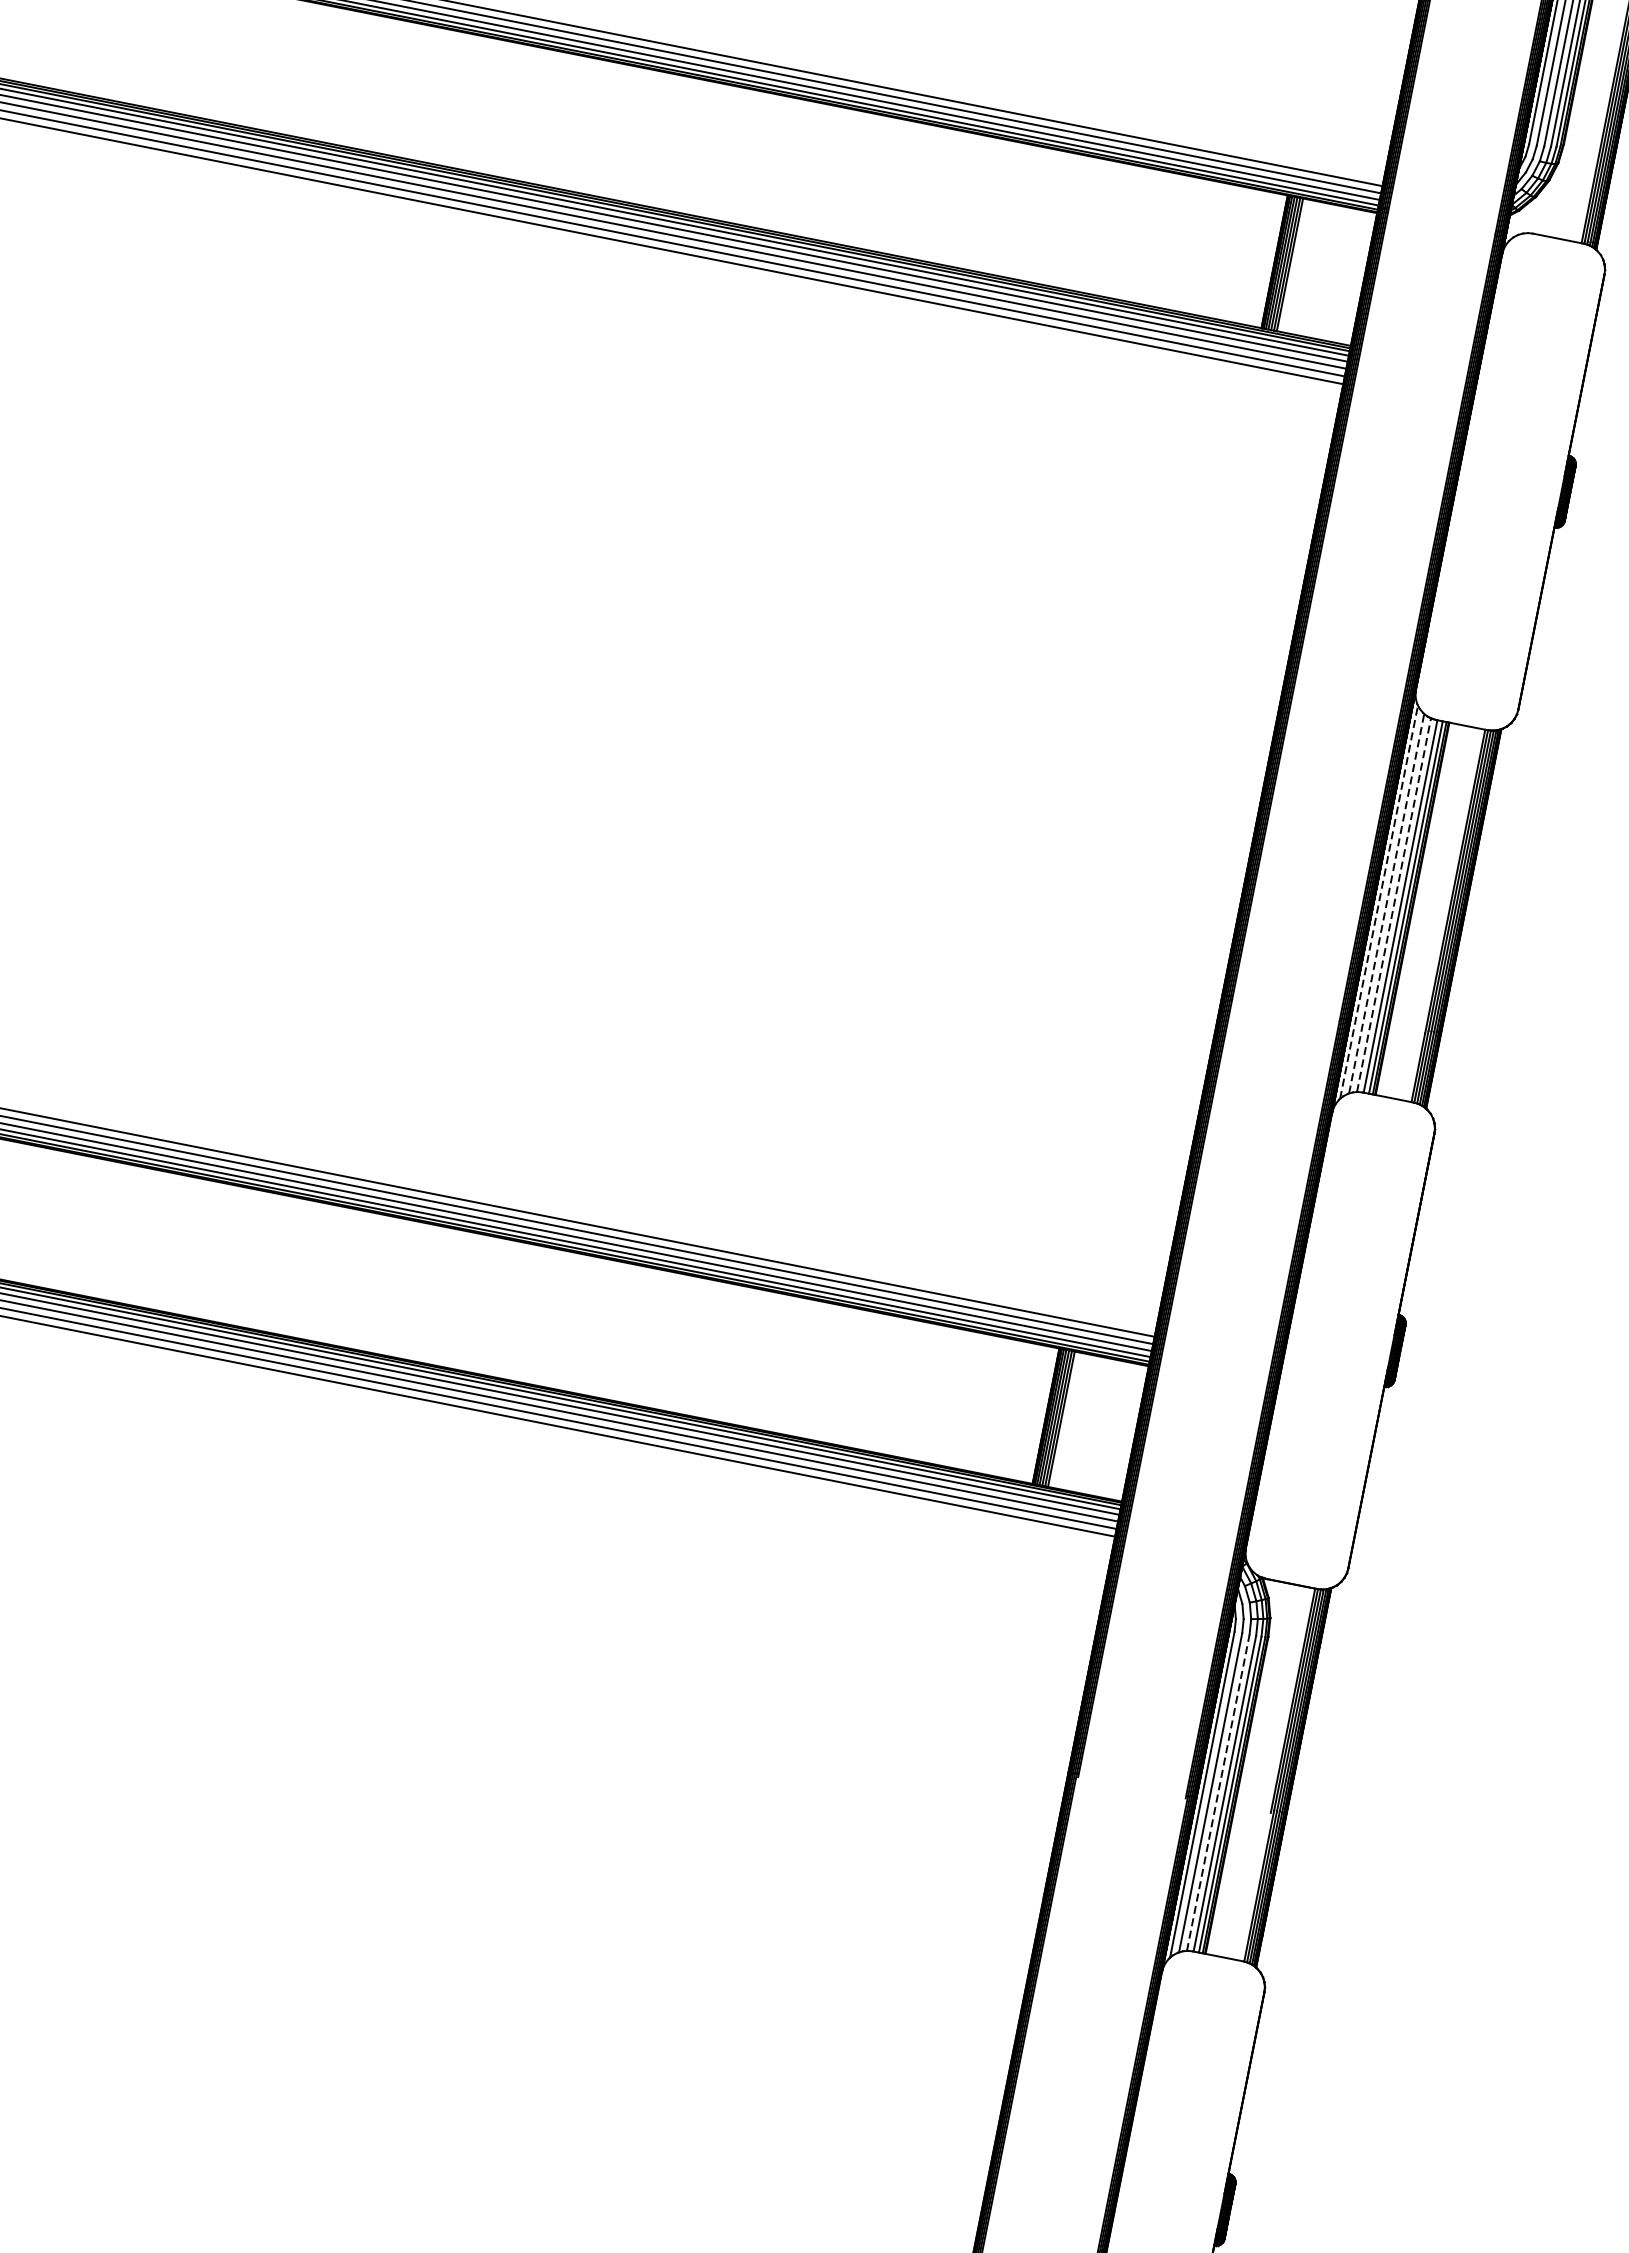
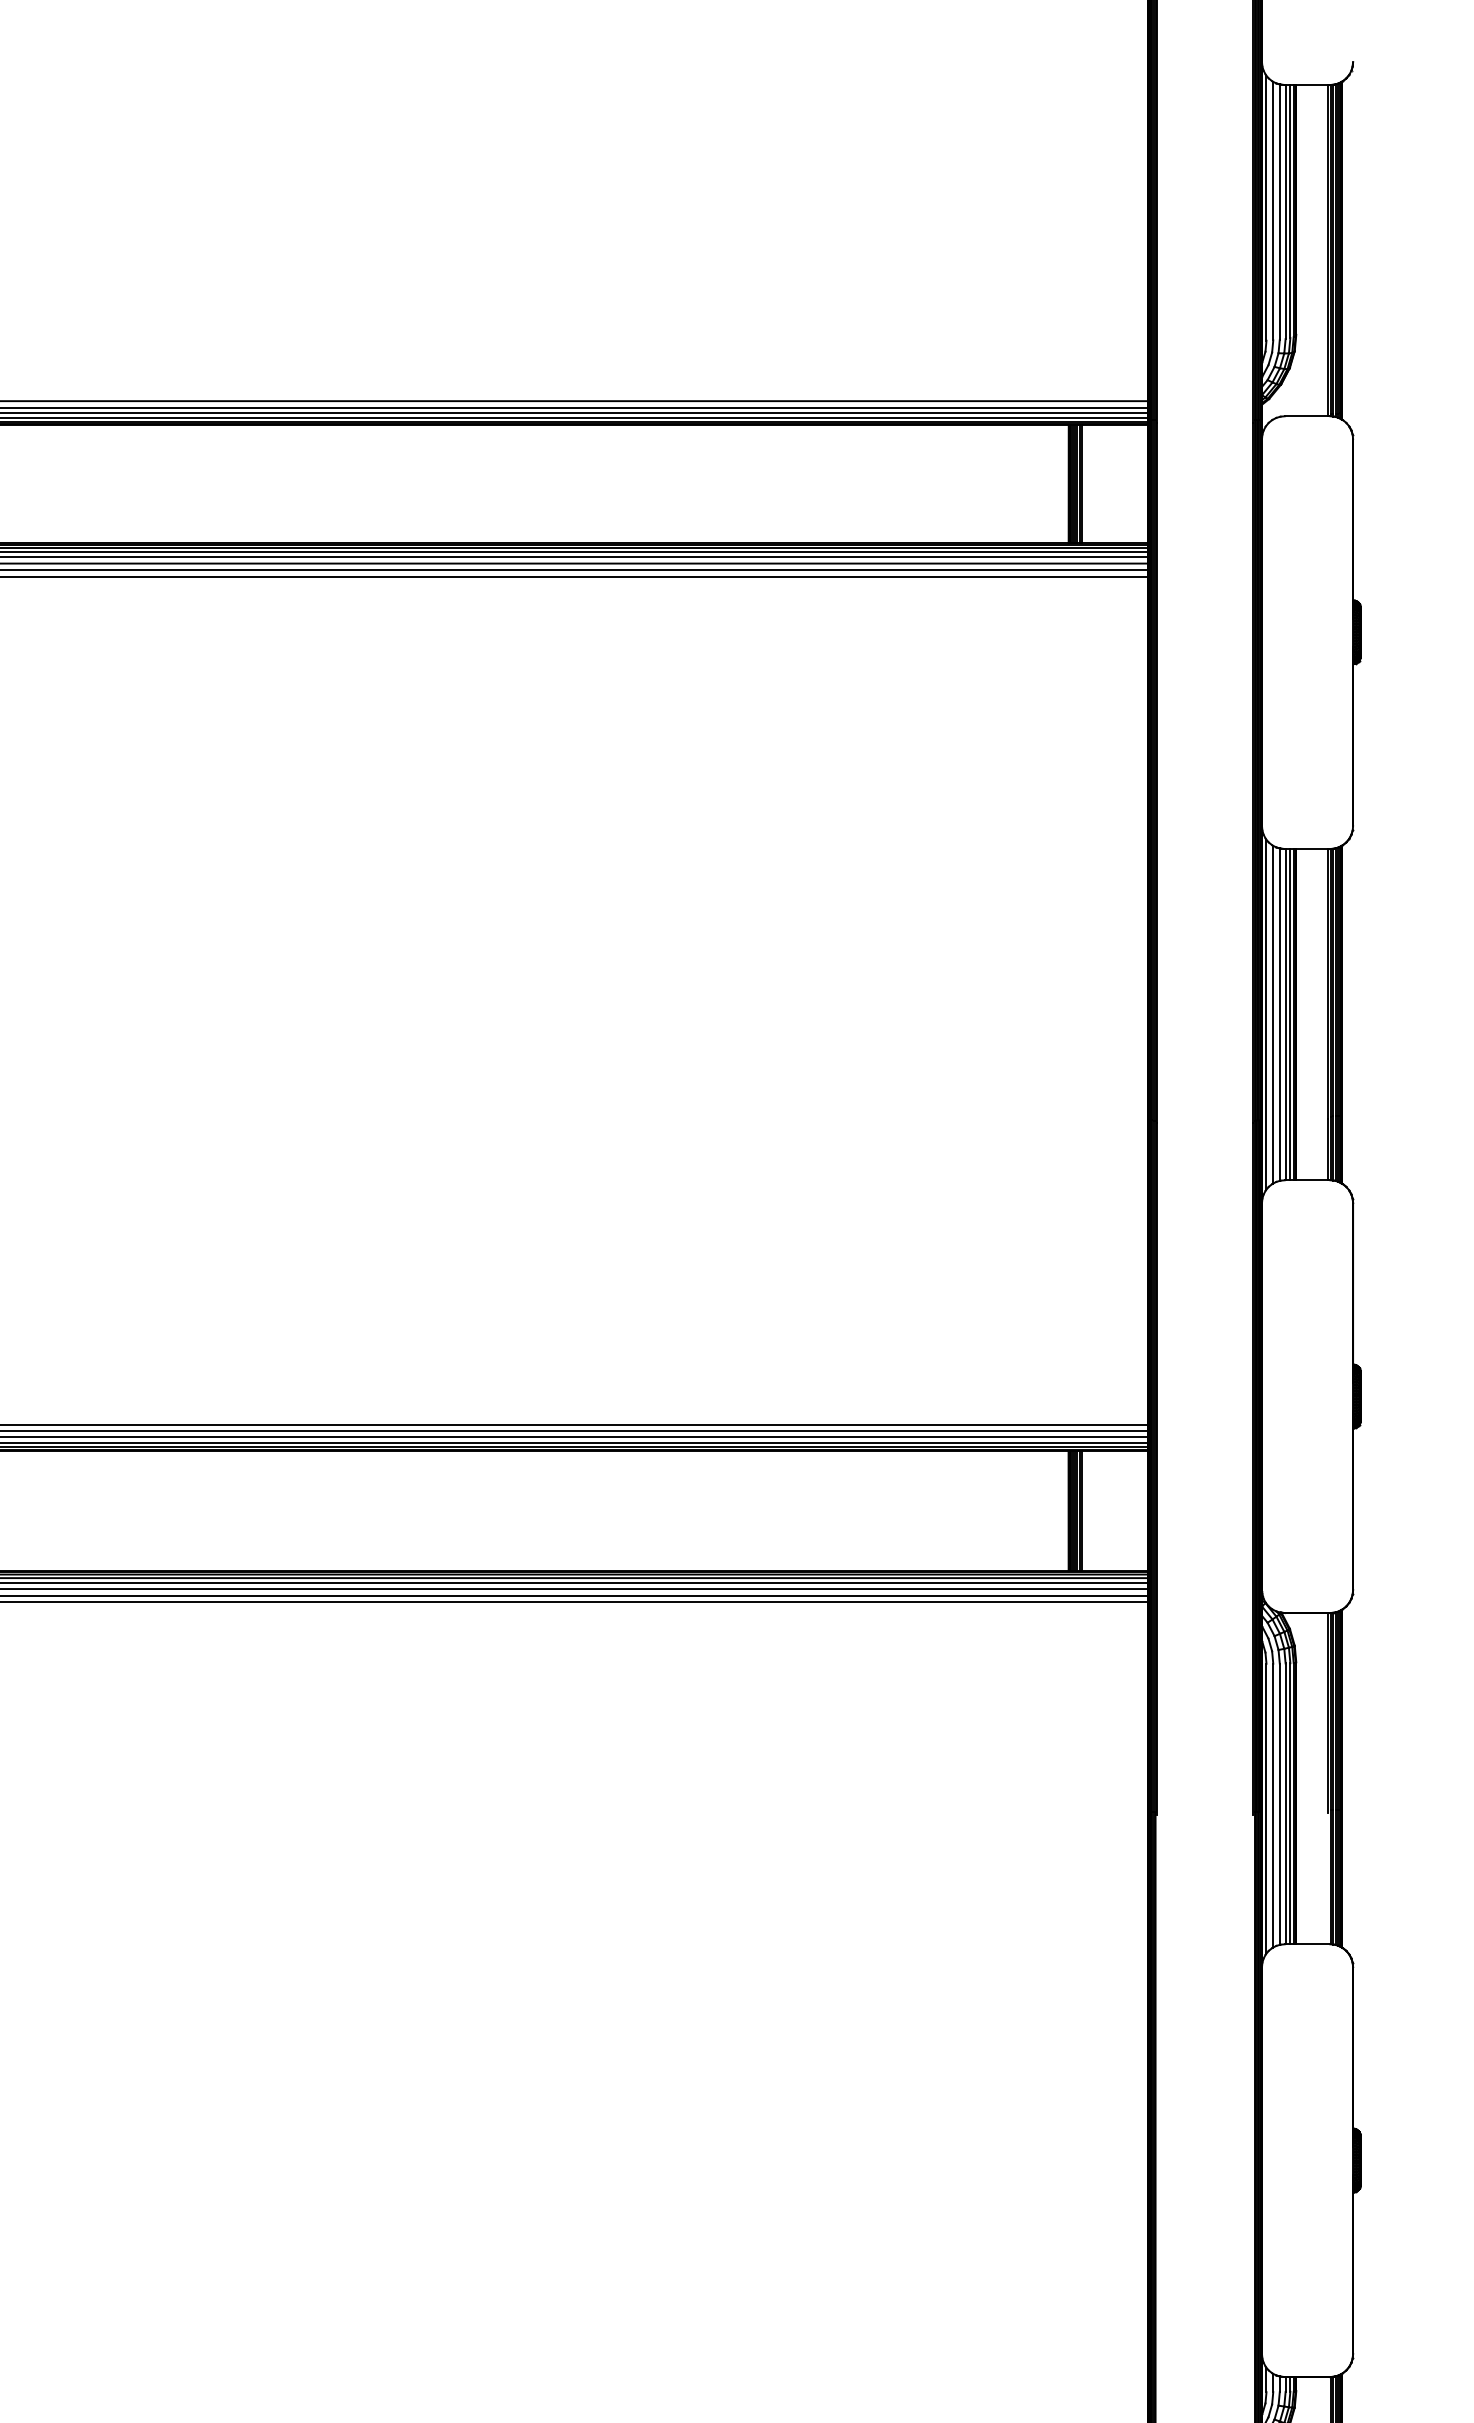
line: (1379, 902) -> (1266, 1014), dashed -> solid
line: (1386, 903) -> (1273, 1014), dashed -> solid
line: (1393, 904) -> (1279, 1014), dashed -> solid
line: (1217, 1793) -> (1279, 1804), dashed -> solid

